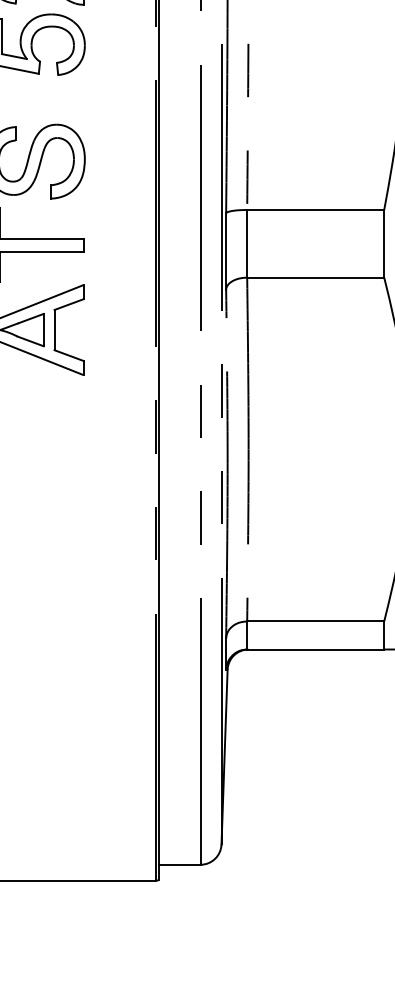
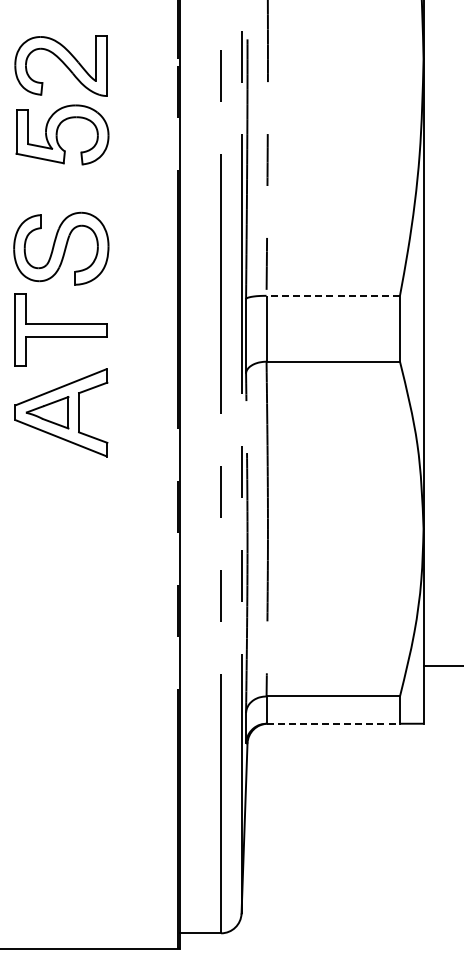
line: (315, 209) -> (333, 295), solid -> dashed
line: (315, 649) -> (333, 723), solid -> dashed

